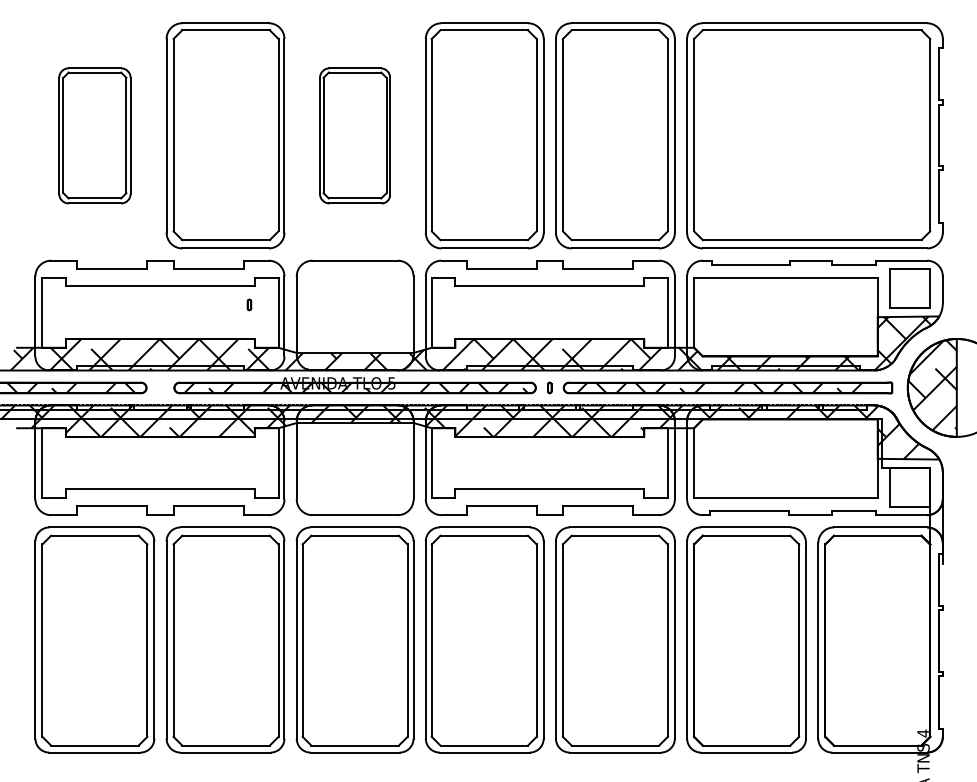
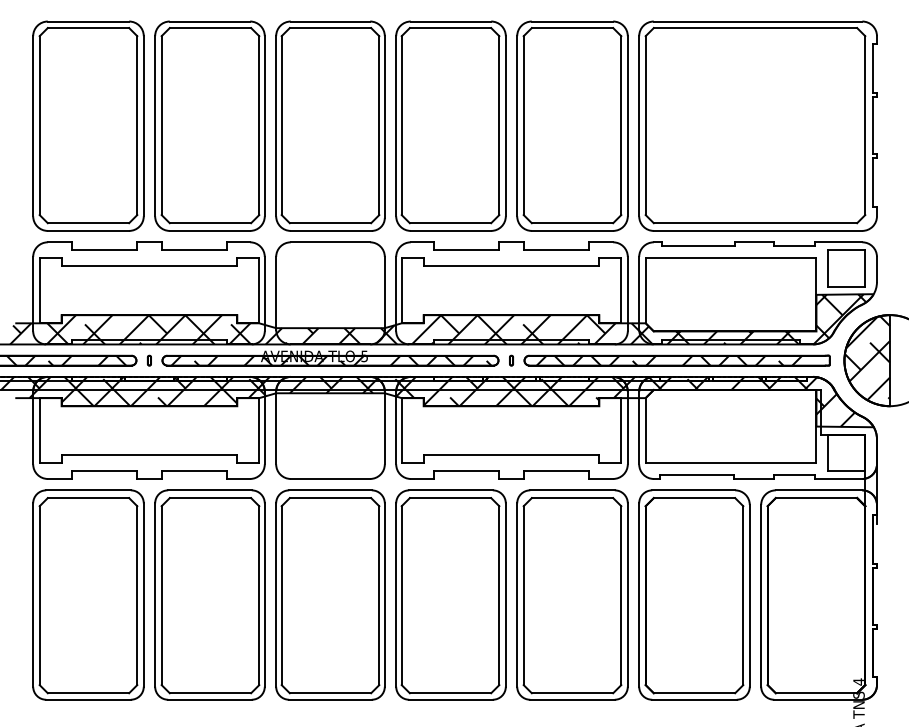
part: (94, 135) -> (88, 125), size x1.67
part: (354, 135) -> (329, 125), size x1.67
part: (249, 304) -> (149, 360), moved

